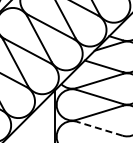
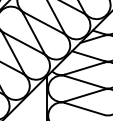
line: (99, 128) -> (84, 108), dashed -> solid

